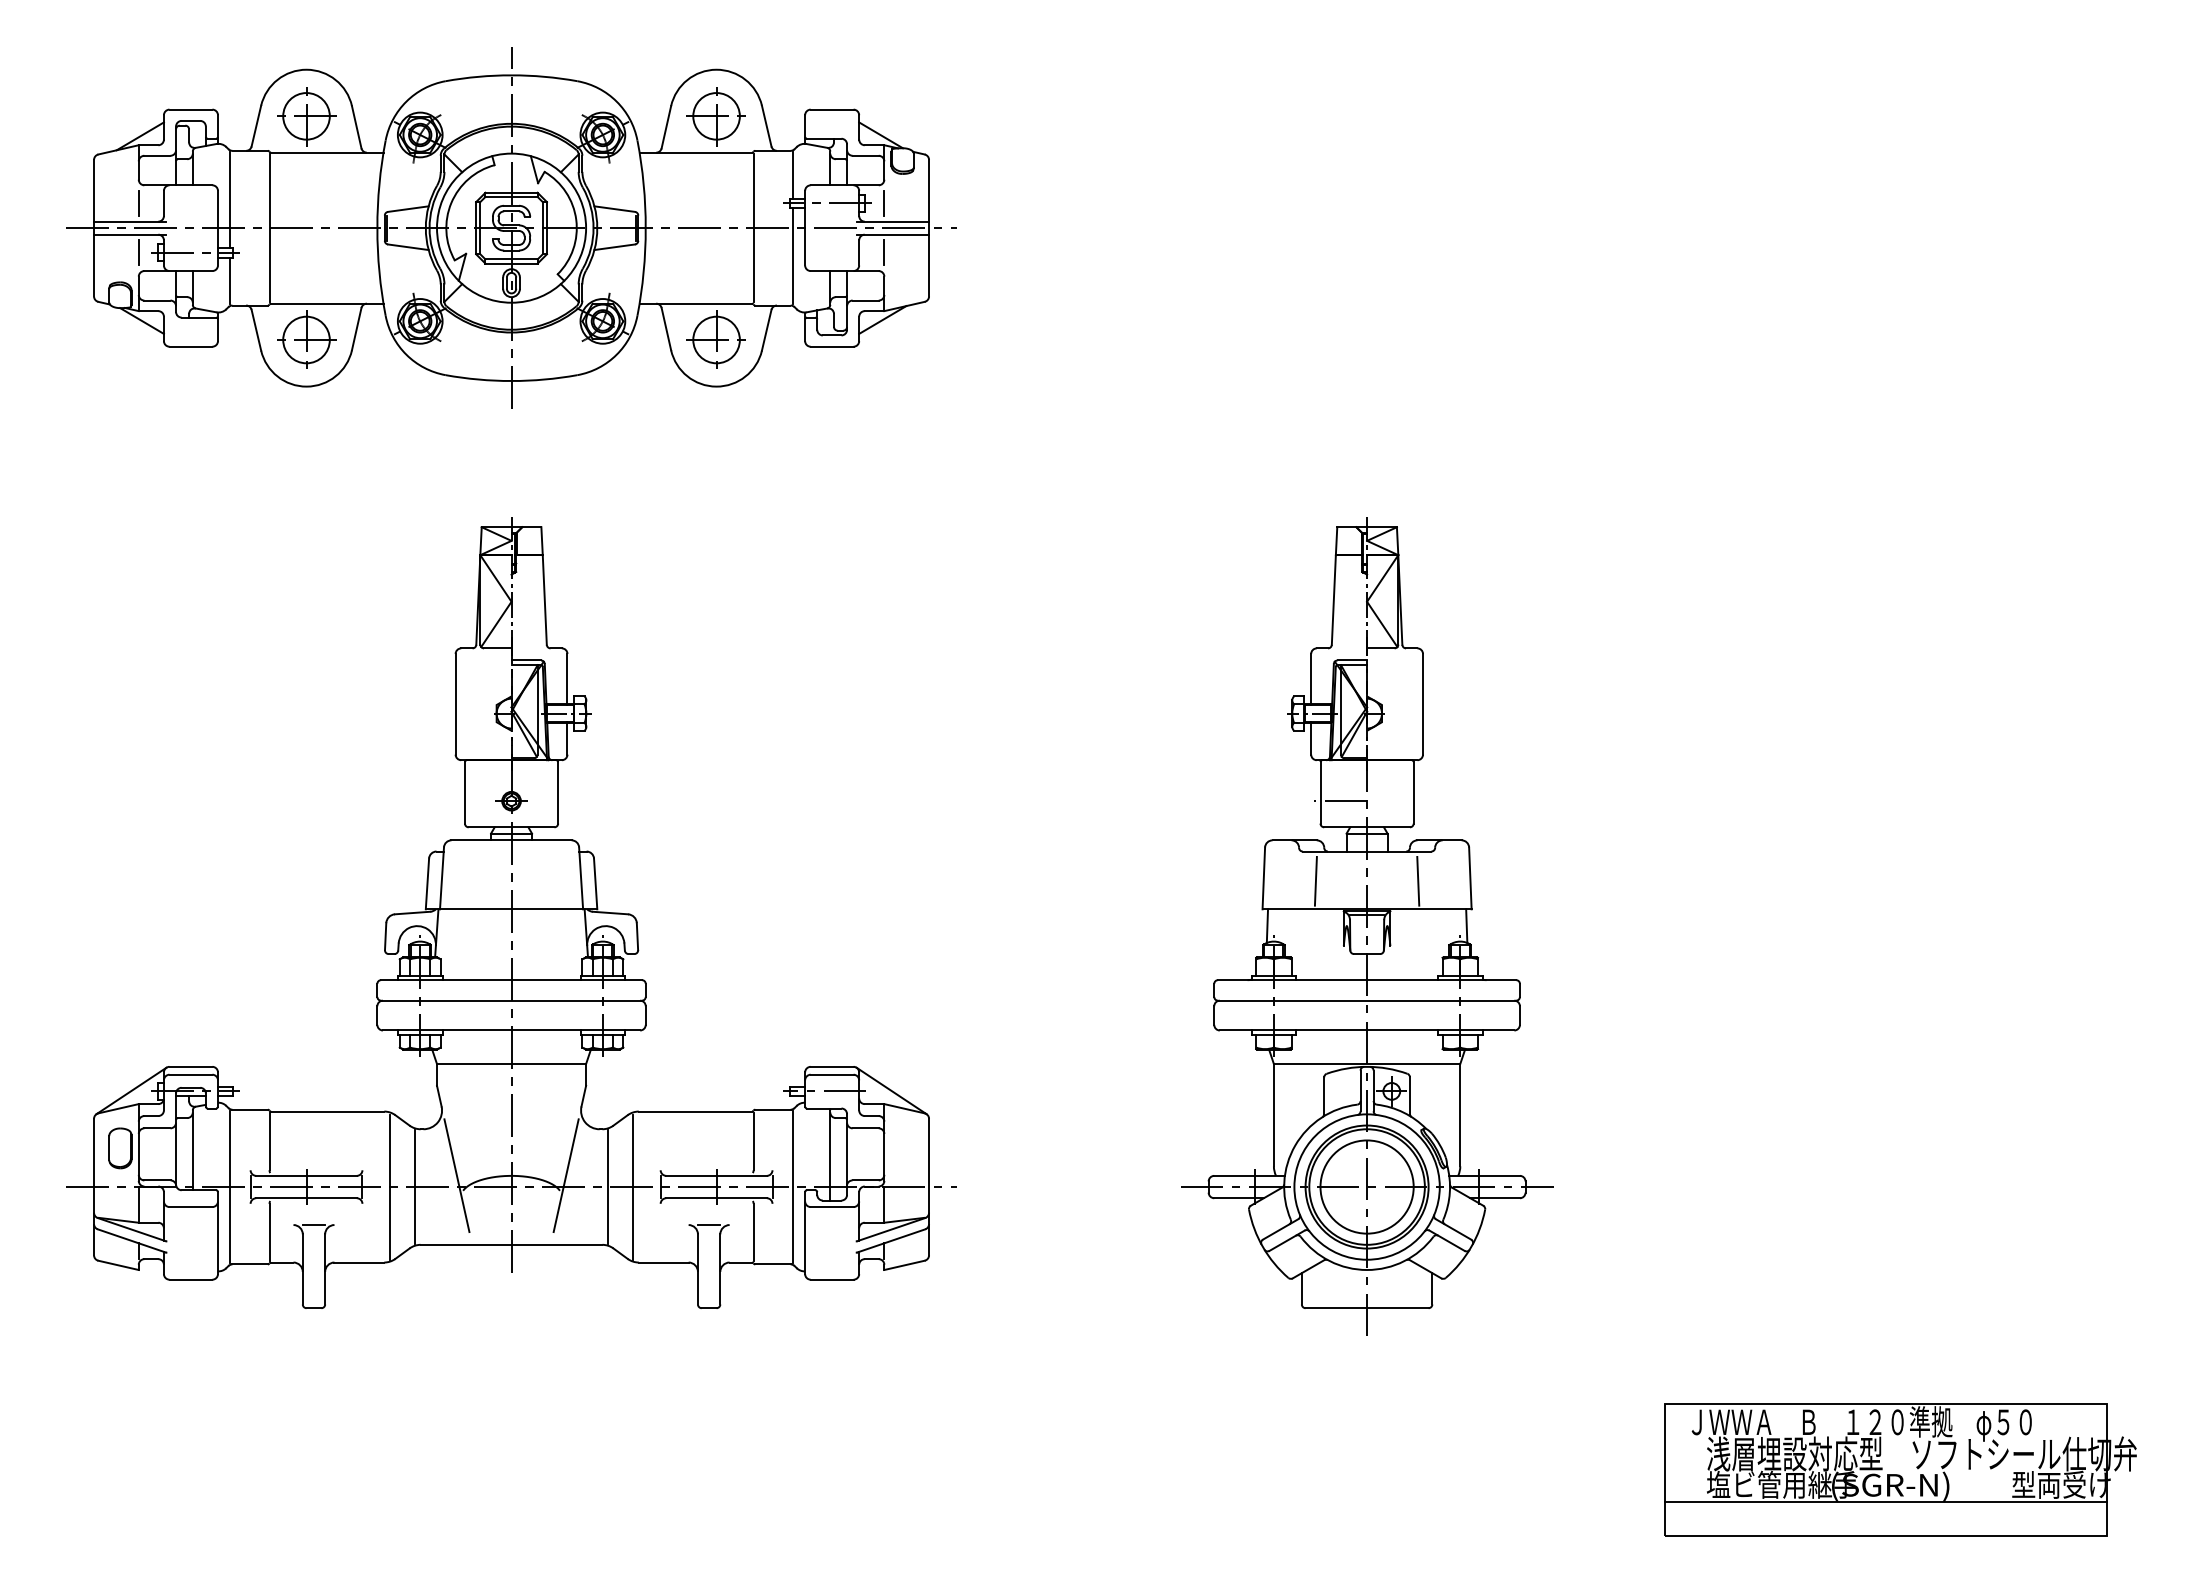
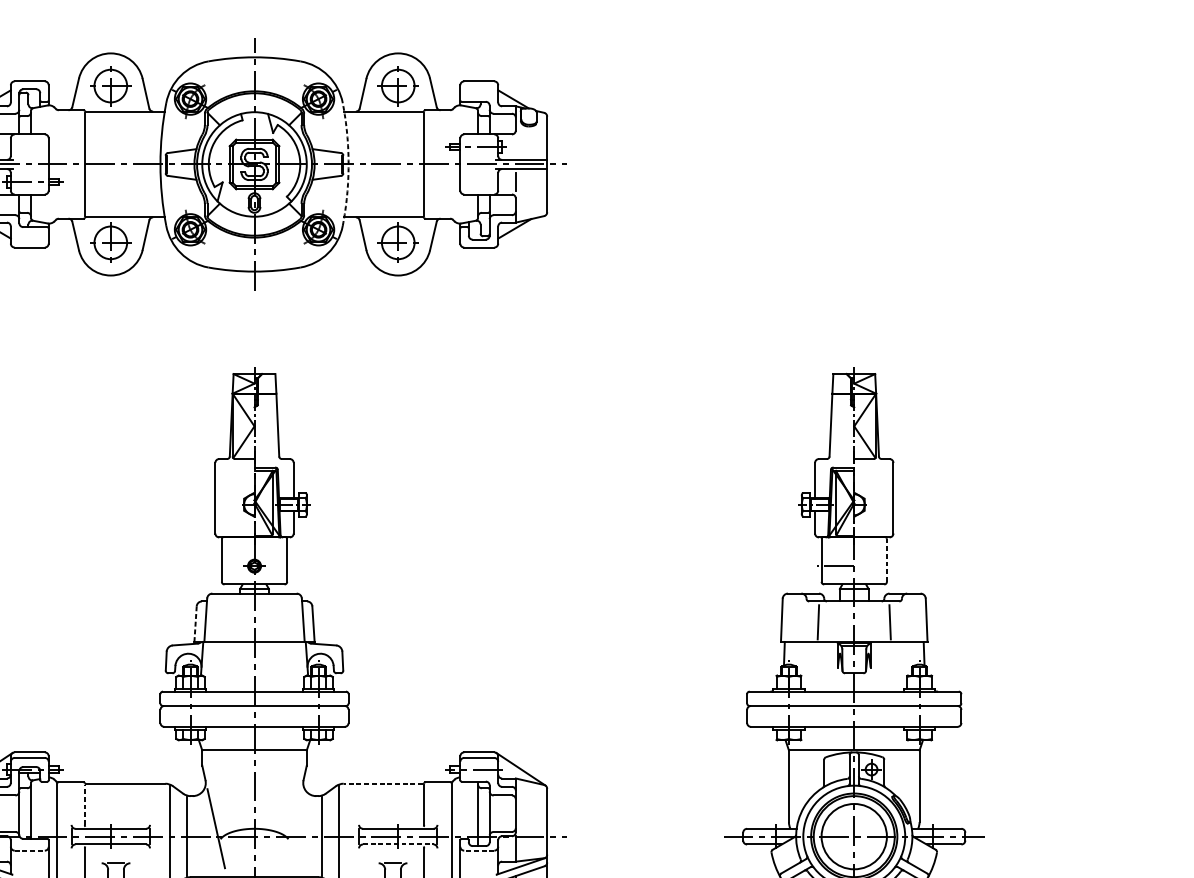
line: (793, 175) -> (452, 127), removed
line: (230, 200) -> (57, 145), removed
line: (884, 203) -> (515, 147), removed
arc: (645, 228) -> (348, 164), solid -> dashed
line: (793, 256) -> (452, 184), removed
line: (230, 280) -> (57, 201), removed
line: (1413, 792) -> (886, 560), solid -> dashed
line: (427, 884) -> (195, 624), solid -> dashed
line: (695, 1111) -> (383, 783), solid -> dashed
line: (269, 1141) -> (84, 804), solid -> dashed
line: (565, 1175) -> (292, 828), removed
line: (717, 1198) -> (398, 844), solid -> dashed
line: (191, 1207) -> (30, 850), solid -> dashed
line: (831, 1207) -> (478, 850), solid -> dashed

